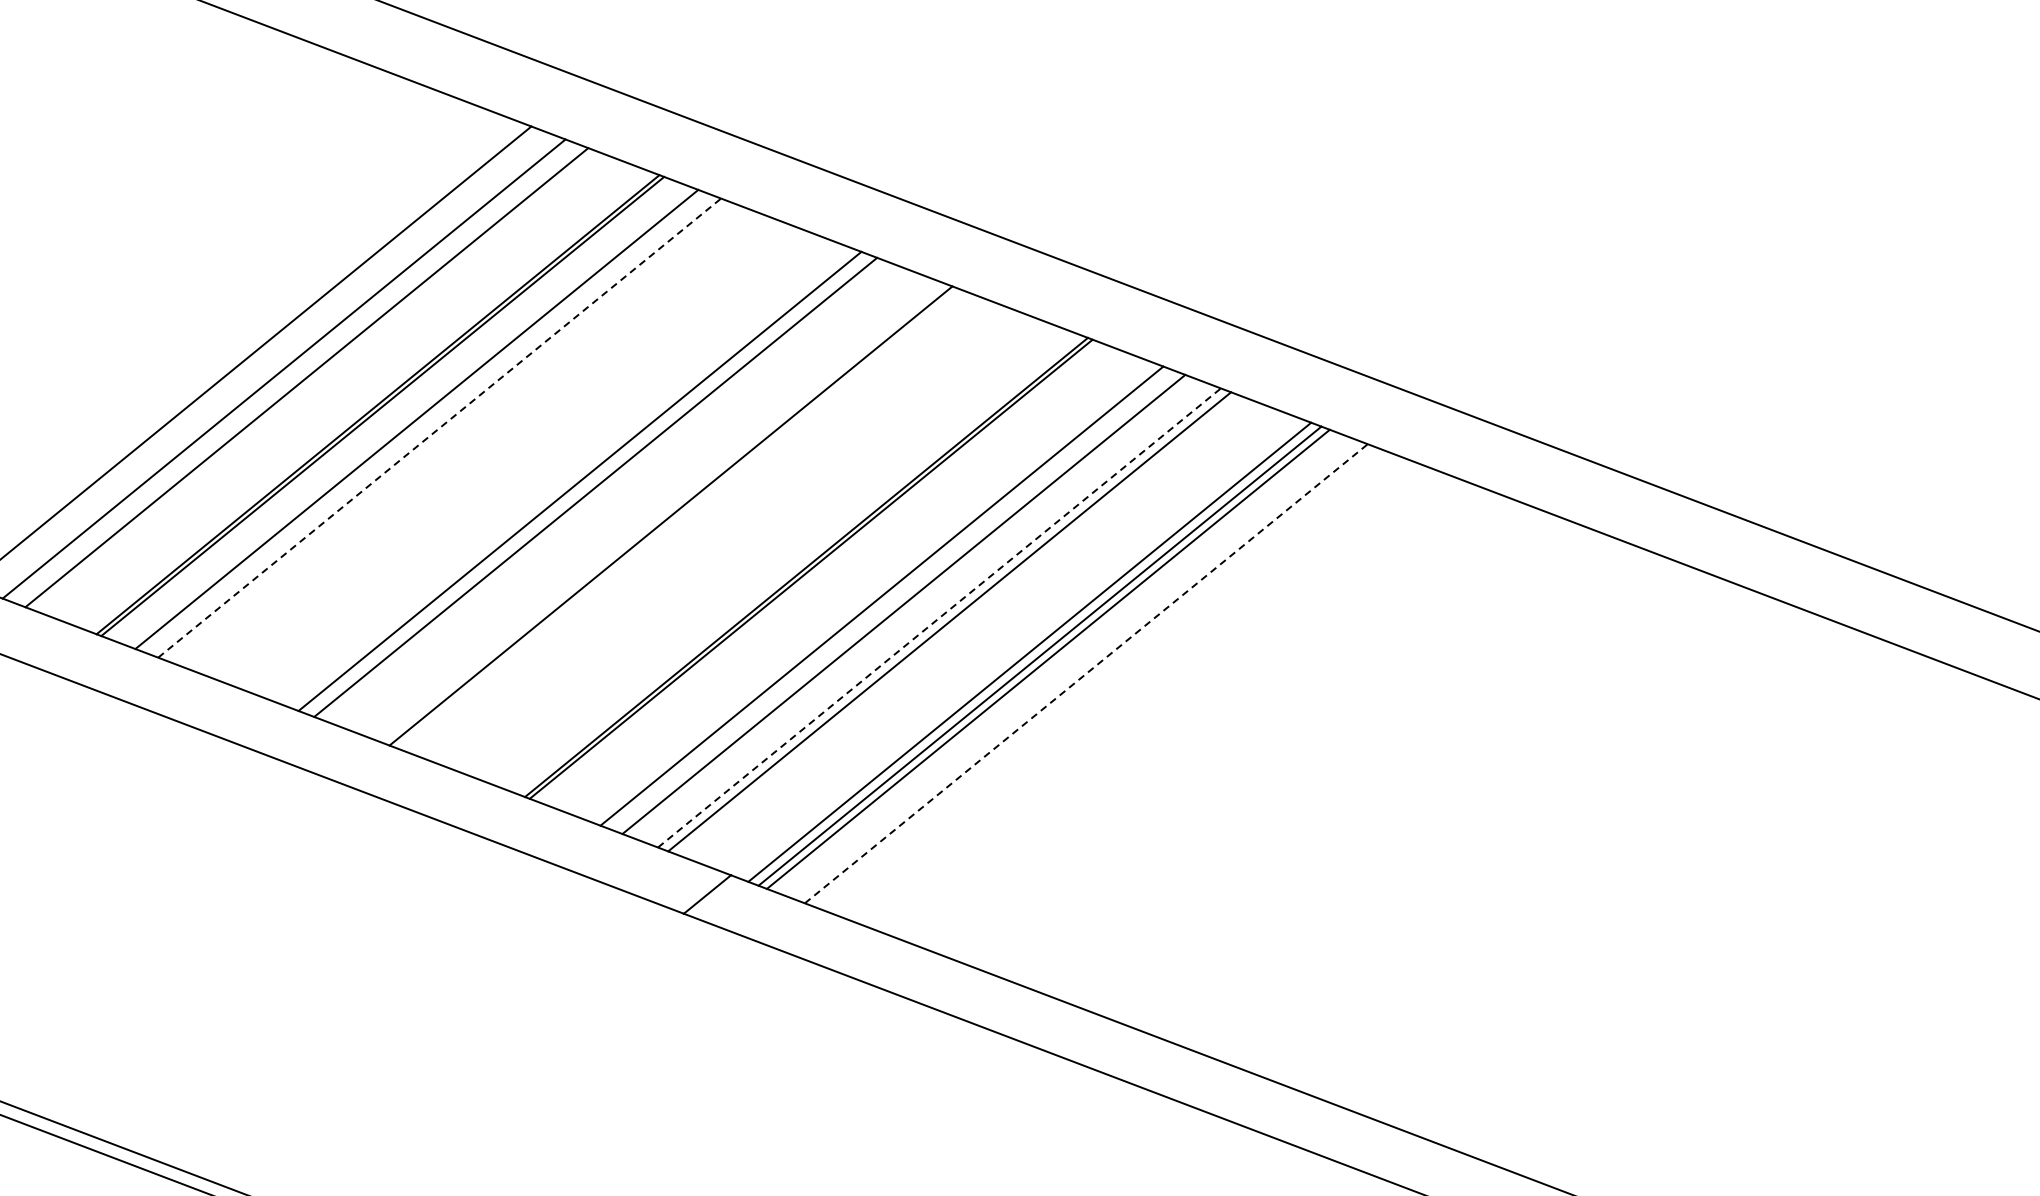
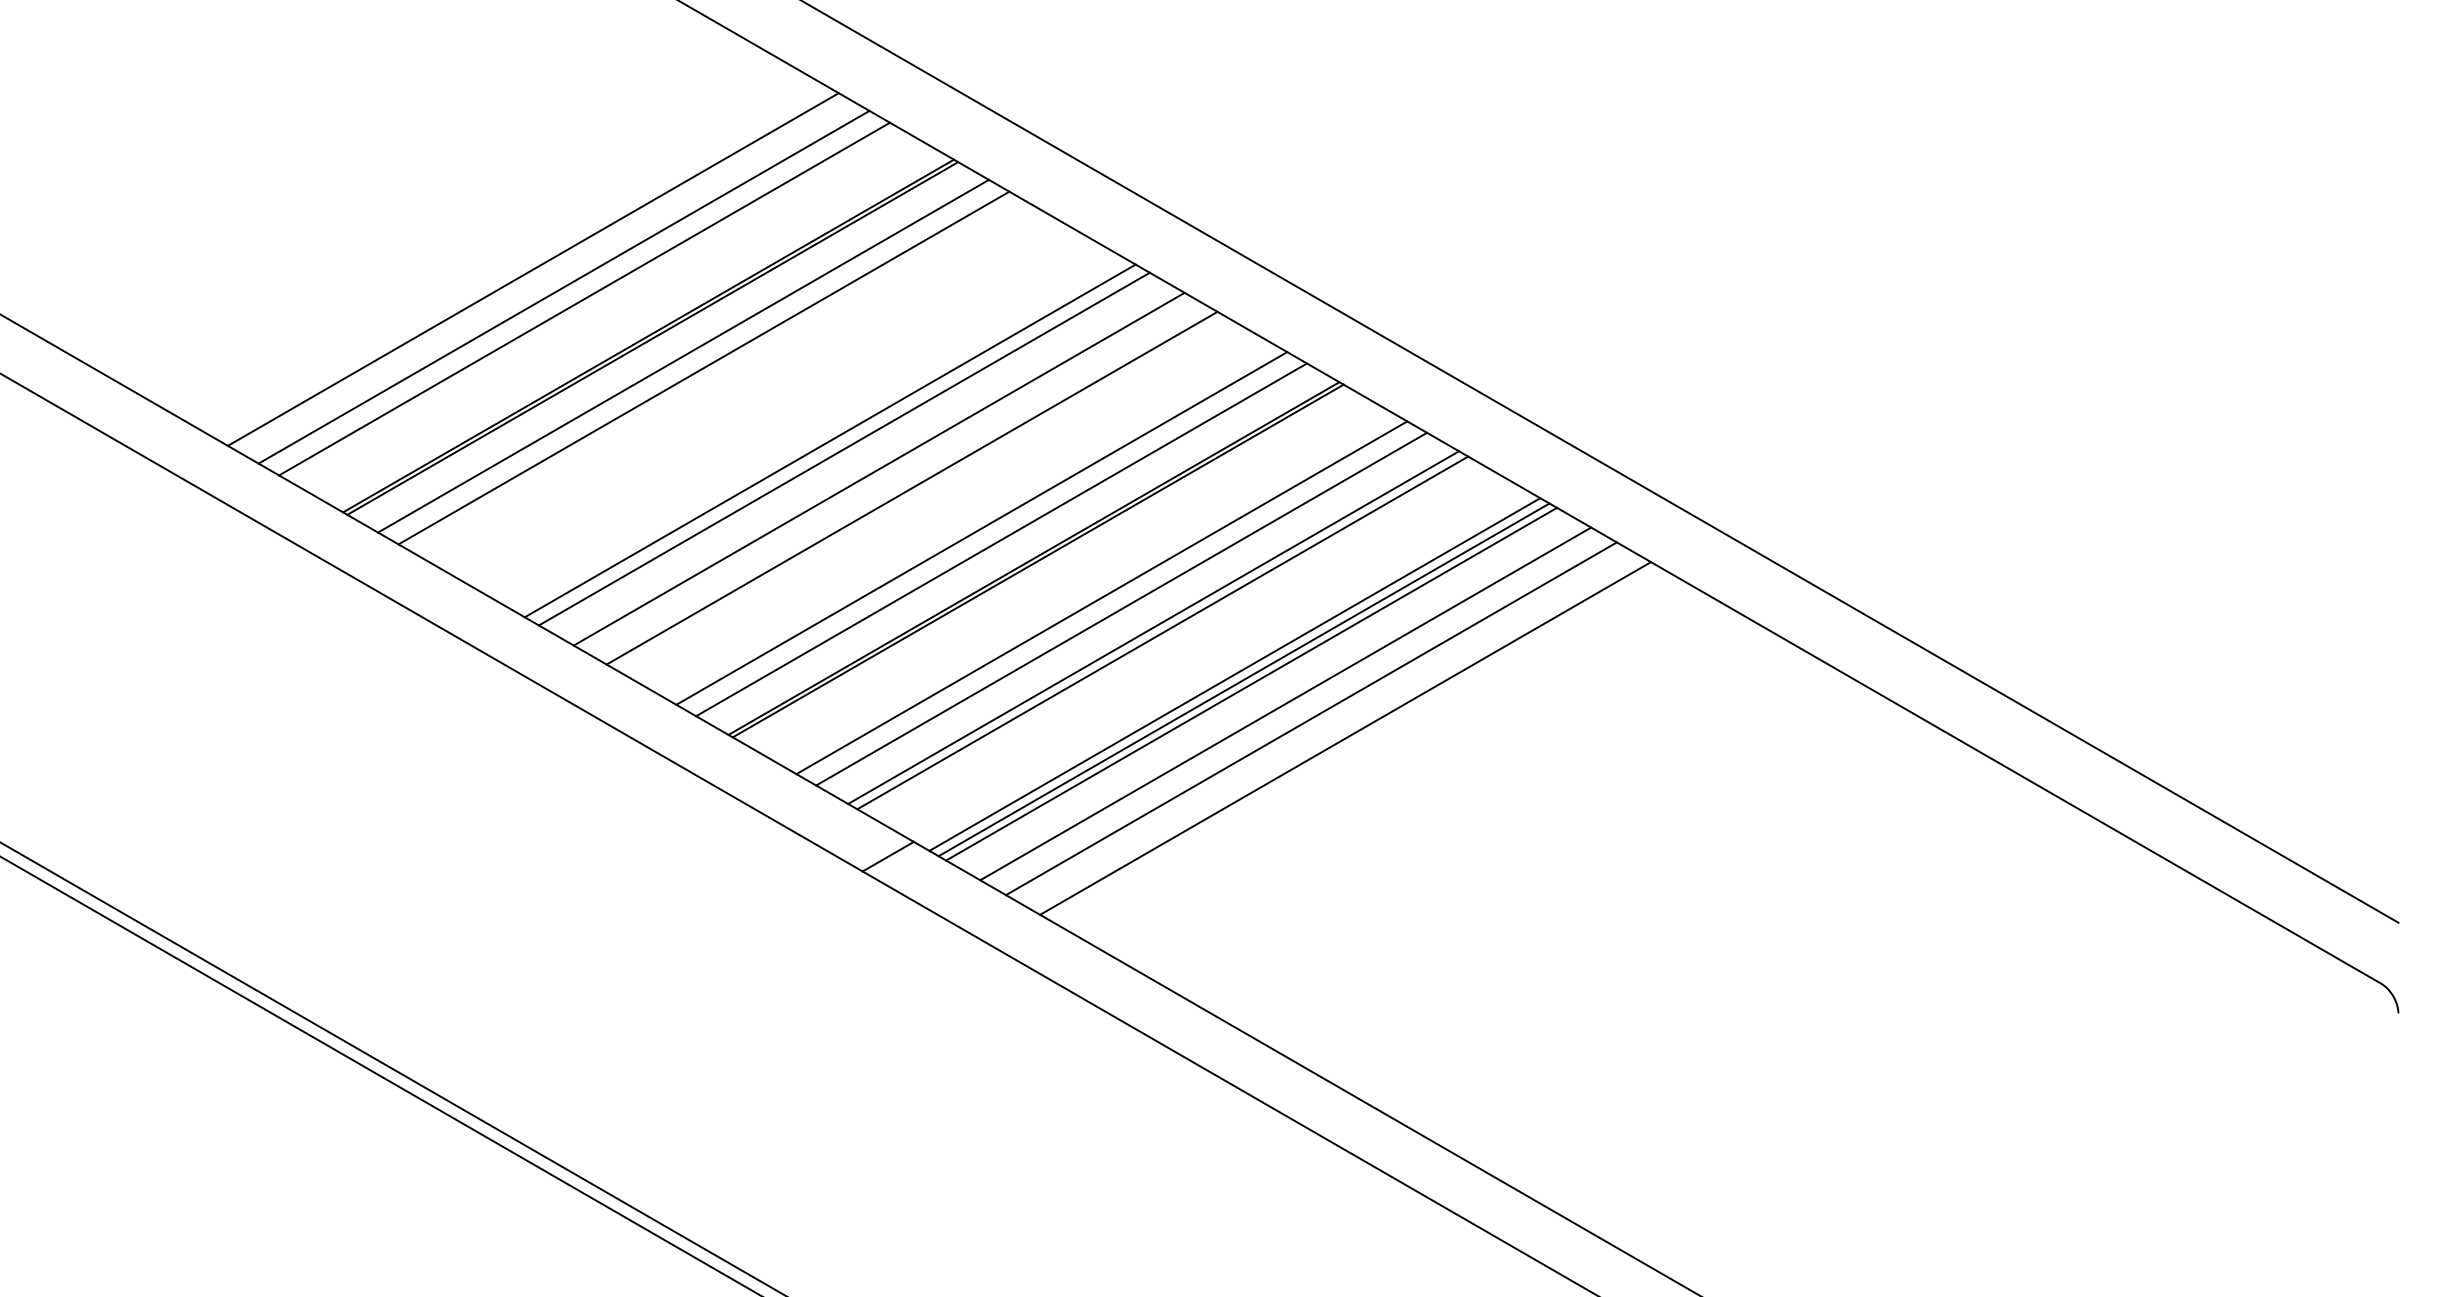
line: (439, 428) -> (703, 368), dashed -> solid
line: (633, 501) -> (878, 468), added
line: (748, 545) -> (981, 528), added
line: (770, 553) -> (1001, 539), added
line: (939, 617) -> (1153, 627), dashed -> solid
line: (1086, 673) -> (1285, 703), dashed -> solid
line: (1114, 684) -> (1311, 718), added
line: (1152, 699) -> (1345, 738), added

